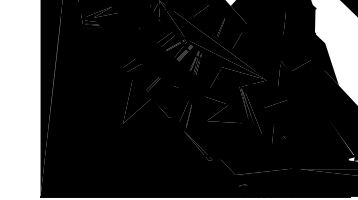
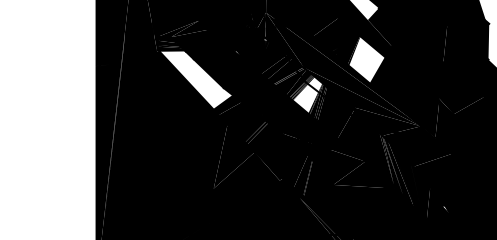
fill: (231, 29) -> (368, 53), removed
fill: (117, 47) -> (205, 79), removed
fill: (183, 67) -> (300, 108), removed

